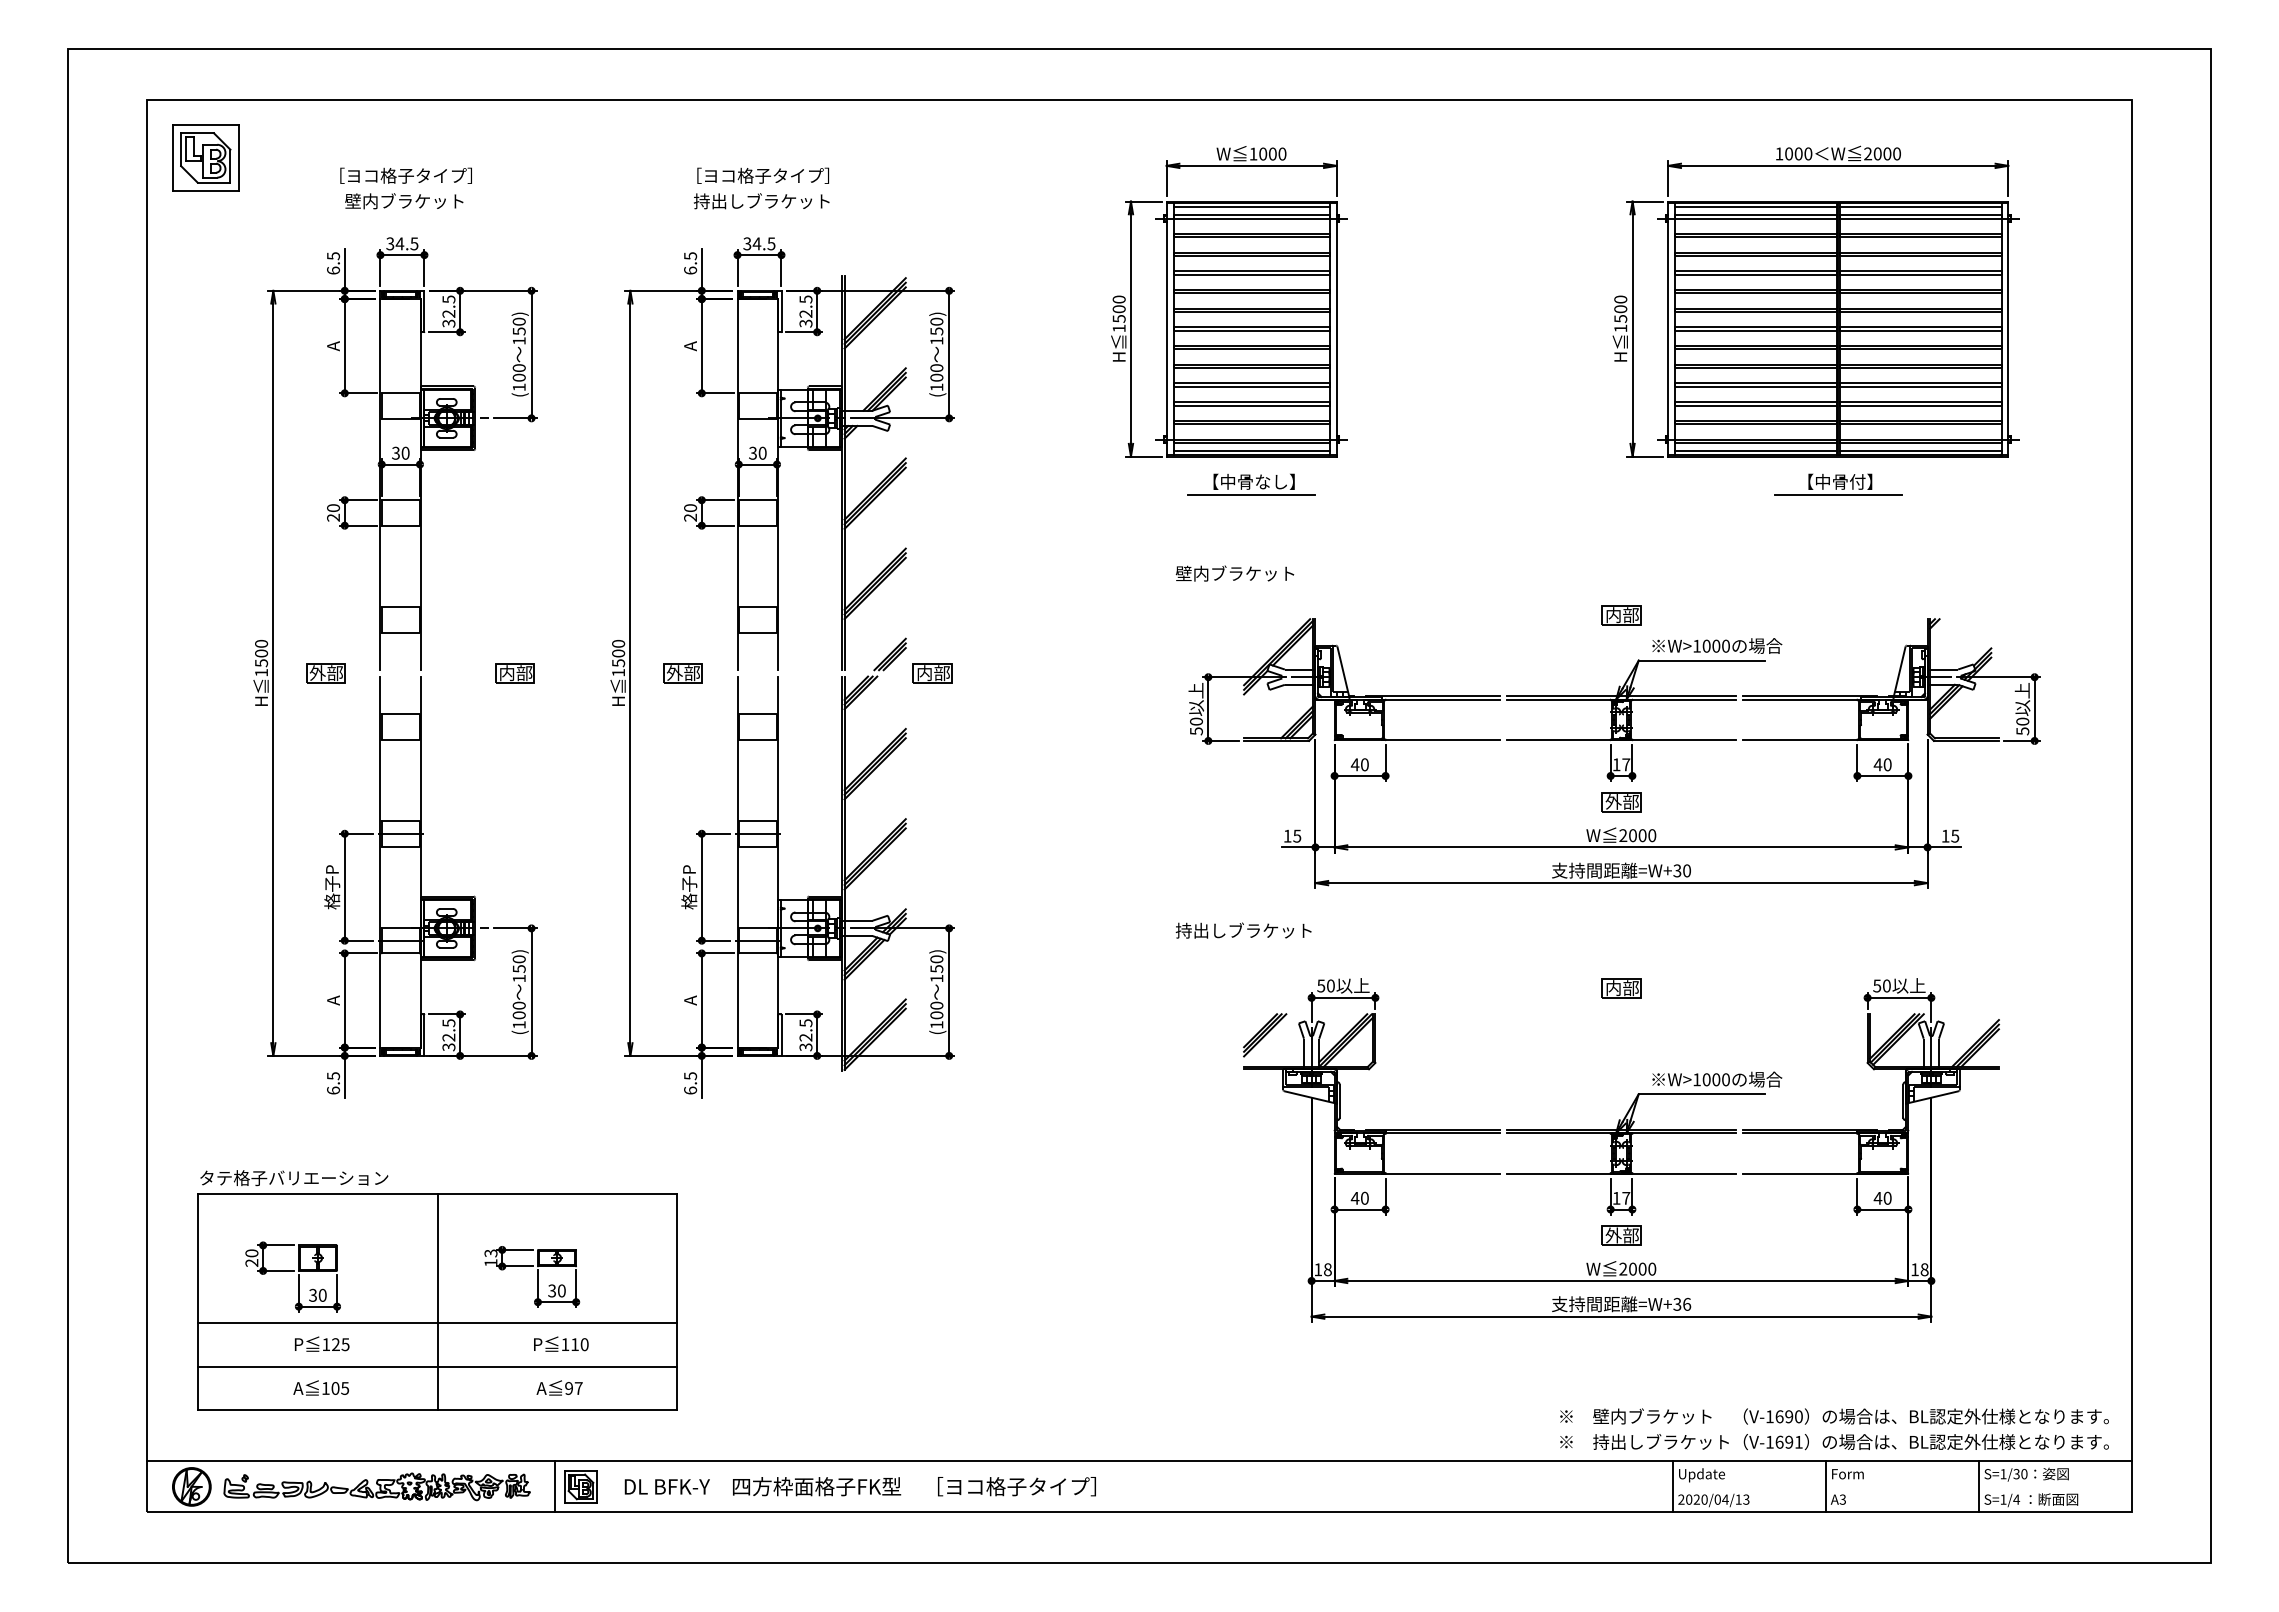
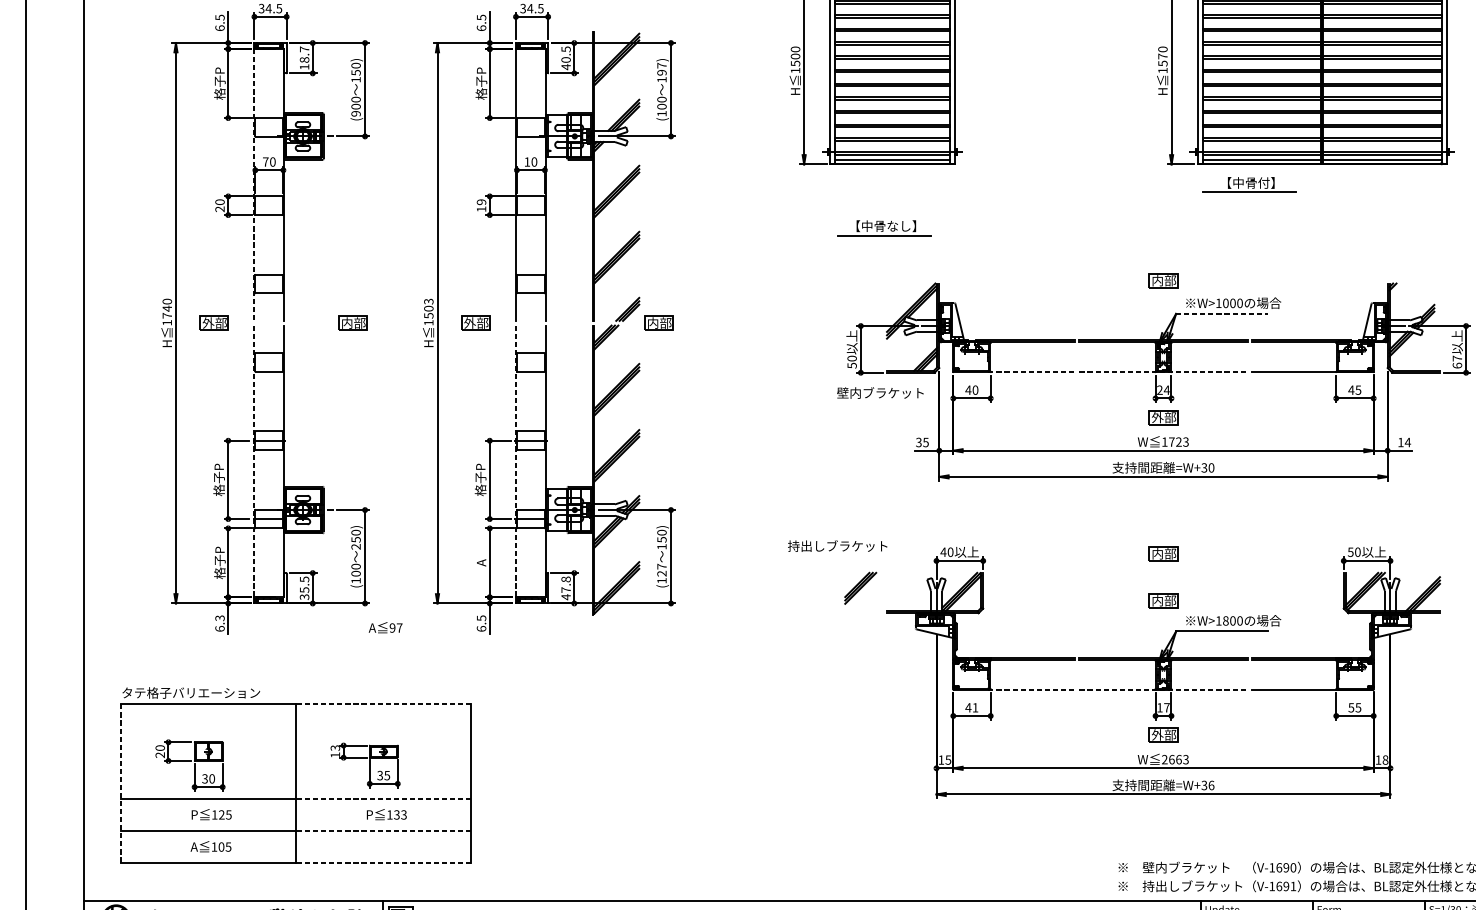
text: (1620, 309) -> (1162, 56), 1500 -> 1570
text: (448, 311) -> (304, 58), 32.5 -> 18.7
text: (805, 318) -> (565, 63), 32.5 -> 40.5
text: (936, 326) -> (661, 69), 150) -> 197)
text: (333, 346) -> (220, 83), A -> 格子P
text: (690, 346) -> (481, 83), A -> 格子P
text: (518, 387) -> (355, 113), (100 -> (900
text: (395, 452) -> (265, 161), 30 -> 70
text: (752, 452) -> (526, 161), 30 -> 10
line: (380, 484) -> (254, 184), solid -> dashed
part: (1251, 484) -> (884, 228), moved
part: (1838, 484) -> (1249, 184), moved
text: (690, 512) -> (481, 205), 20 -> 19
text: (1234, 573) -> (880, 392), moved
text: (618, 643) -> (428, 301), 1500 -> 1503
text: (261, 658) -> (167, 312), 1500 -> 1740
line: (1702, 660) -> (1222, 313), solid -> dashed
text: (2022, 726) -> (1457, 362), 50 -> 67
line: (1441, 740) -> (1031, 372), solid -> dashed
line: (1621, 740) -> (1163, 372), solid -> dashed
text: (1621, 764) -> (1163, 390), 17 -> 24
text: (1887, 764) -> (1358, 390), 40 -> 45
text: (1287, 835) -> (918, 442), 15 -> 35
text: (1637, 835) -> (1175, 442), 2000 -> 1723
text: (1954, 835) -> (1407, 442), 15 -> 14
line: (380, 862) -> (254, 461), solid -> dashed
line: (737, 862) -> (515, 461), solid -> dashed
text: (1243, 930) -> (837, 546), moved
text: (518, 978) -> (355, 546), 150) -> 250)
text: (1320, 985) -> (943, 551), 50 -> 40
text: (333, 1000) -> (220, 562), A -> 格子P
text: (936, 1010) -> (661, 570), (100 -> (127
text: (805, 1035) -> (565, 588), 32.5 -> 47.8
part: (1265, 1035) -> (860, 588), moved
text: (448, 1037) -> (304, 589), 32.5 -> 35.5
part: (1621, 1052) -> (1163, 600), added
text: (333, 1075) -> (220, 617), 6.5 -> 6.3
text: (1706, 1079) -> (1225, 620), W>1000 -> W>1800
line: (1441, 1173) -> (1031, 689), solid -> dashed
line: (1621, 1173) -> (1163, 689), solid -> dashed
line: (557, 1193) -> (384, 704), solid -> dashed
text: (1364, 1197) -> (975, 707), 40 -> 41
text: (1882, 1197) -> (1354, 707), 40 -> 55
text: (1642, 1268) -> (1178, 759), 2000 -> 2663
text: (1327, 1269) -> (948, 759), 18 -> 15
text: (561, 1290) -> (387, 775), 30 -> 35
line: (198, 1302) -> (121, 784), solid -> dashed
line: (557, 1322) -> (384, 798), solid -> dashed
text: (579, 1344) -> (400, 814), 110 -> 133
line: (557, 1366) -> (384, 830), solid -> dashed
text: (559, 1387) -> (385, 627), moved
line: (557, 1410) -> (384, 863), solid -> dashed

